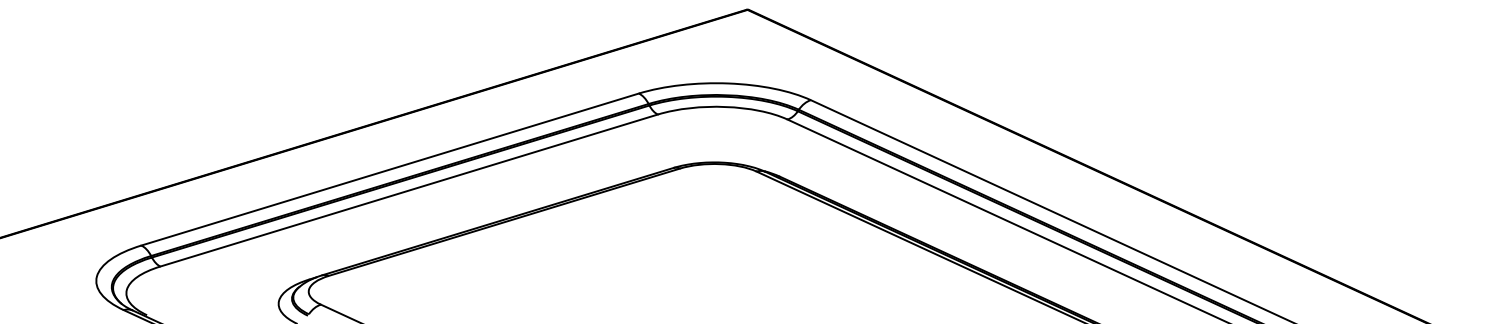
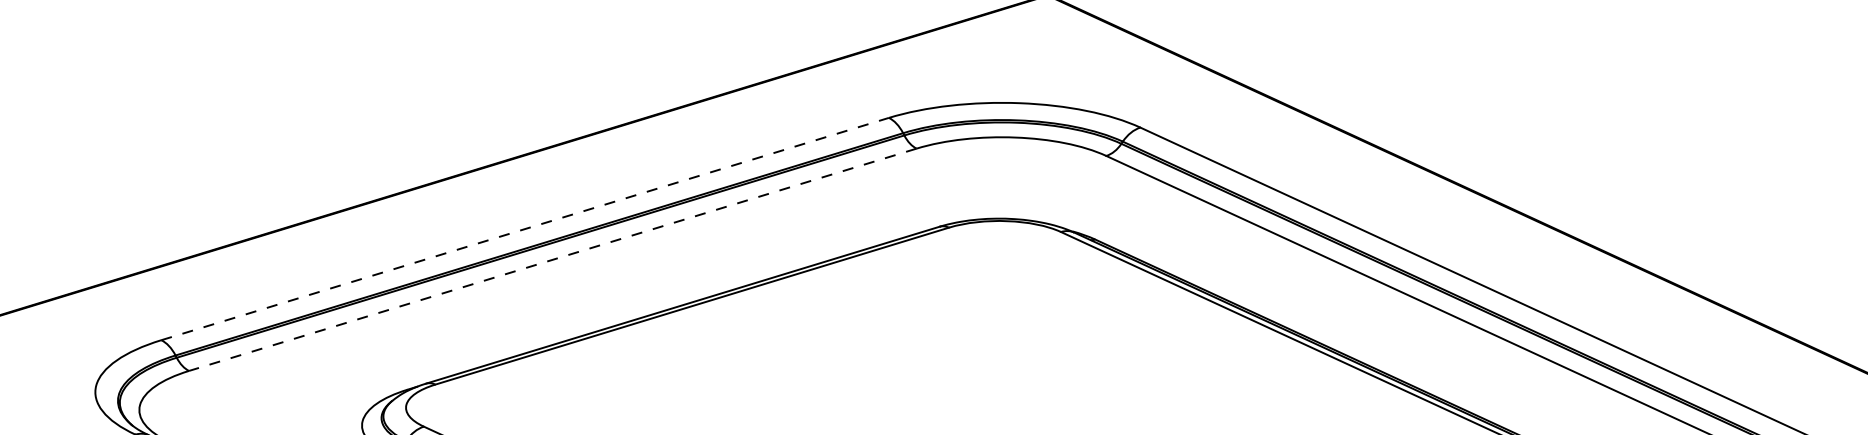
line: (390, 169) -> (525, 228), solid -> dashed
line: (408, 190) -> (551, 259), solid -> dashed

